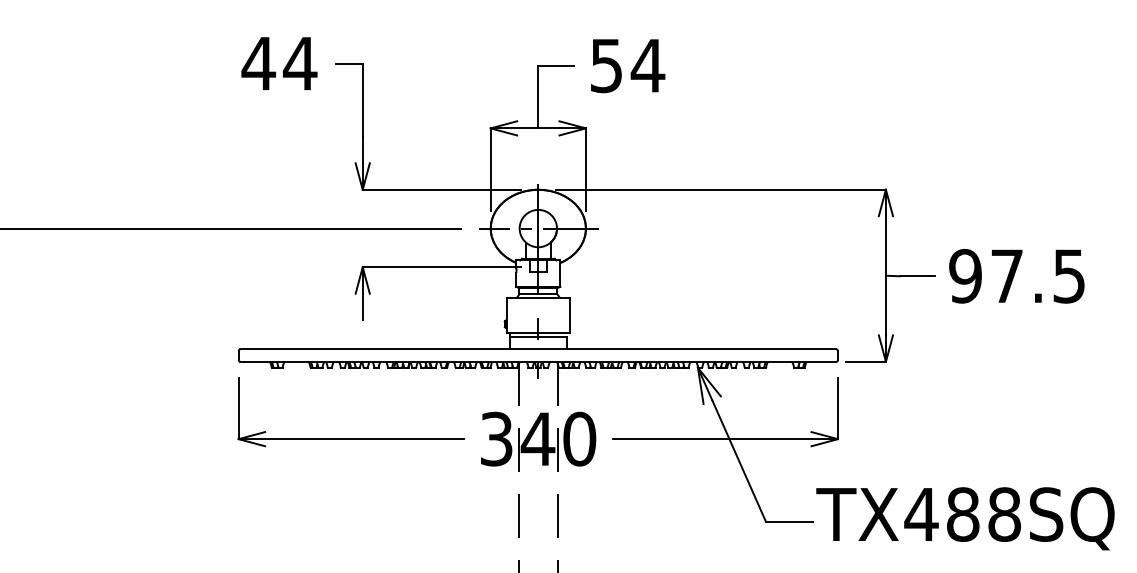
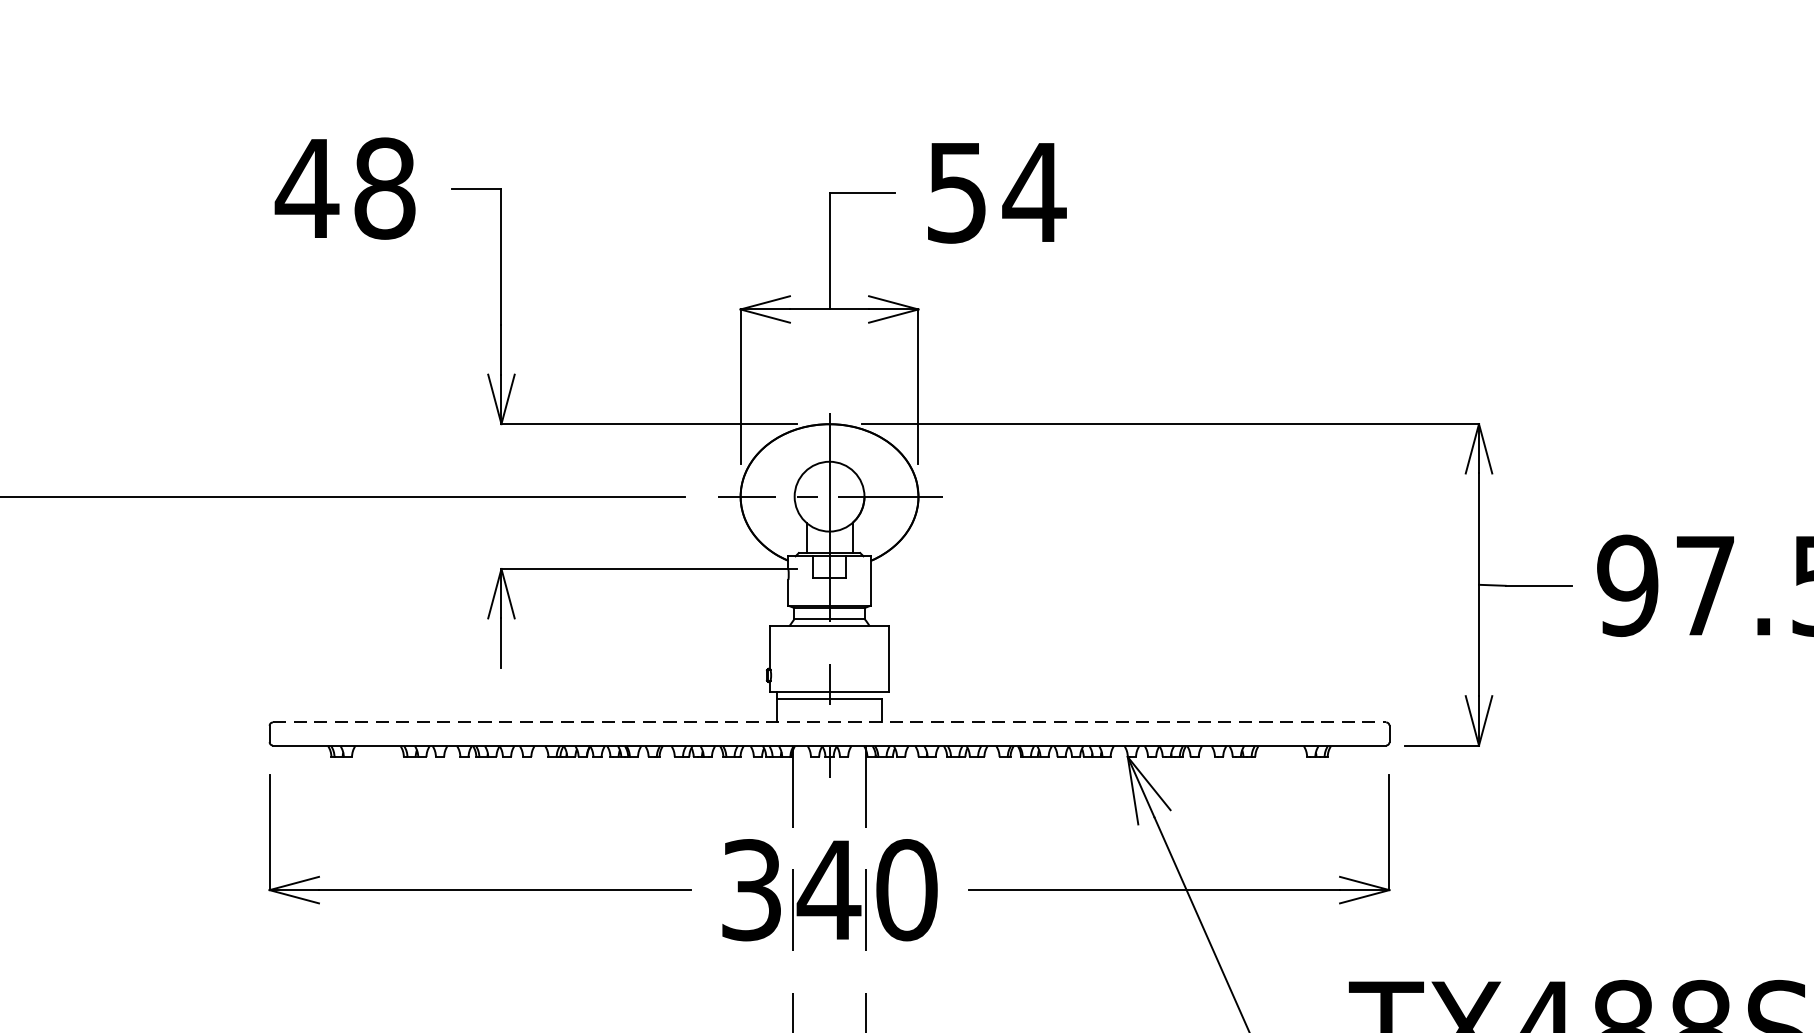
text: (300, 63) -> (385, 188), 44 -> 48
line: (538, 349) -> (829, 722), solid -> dashed

